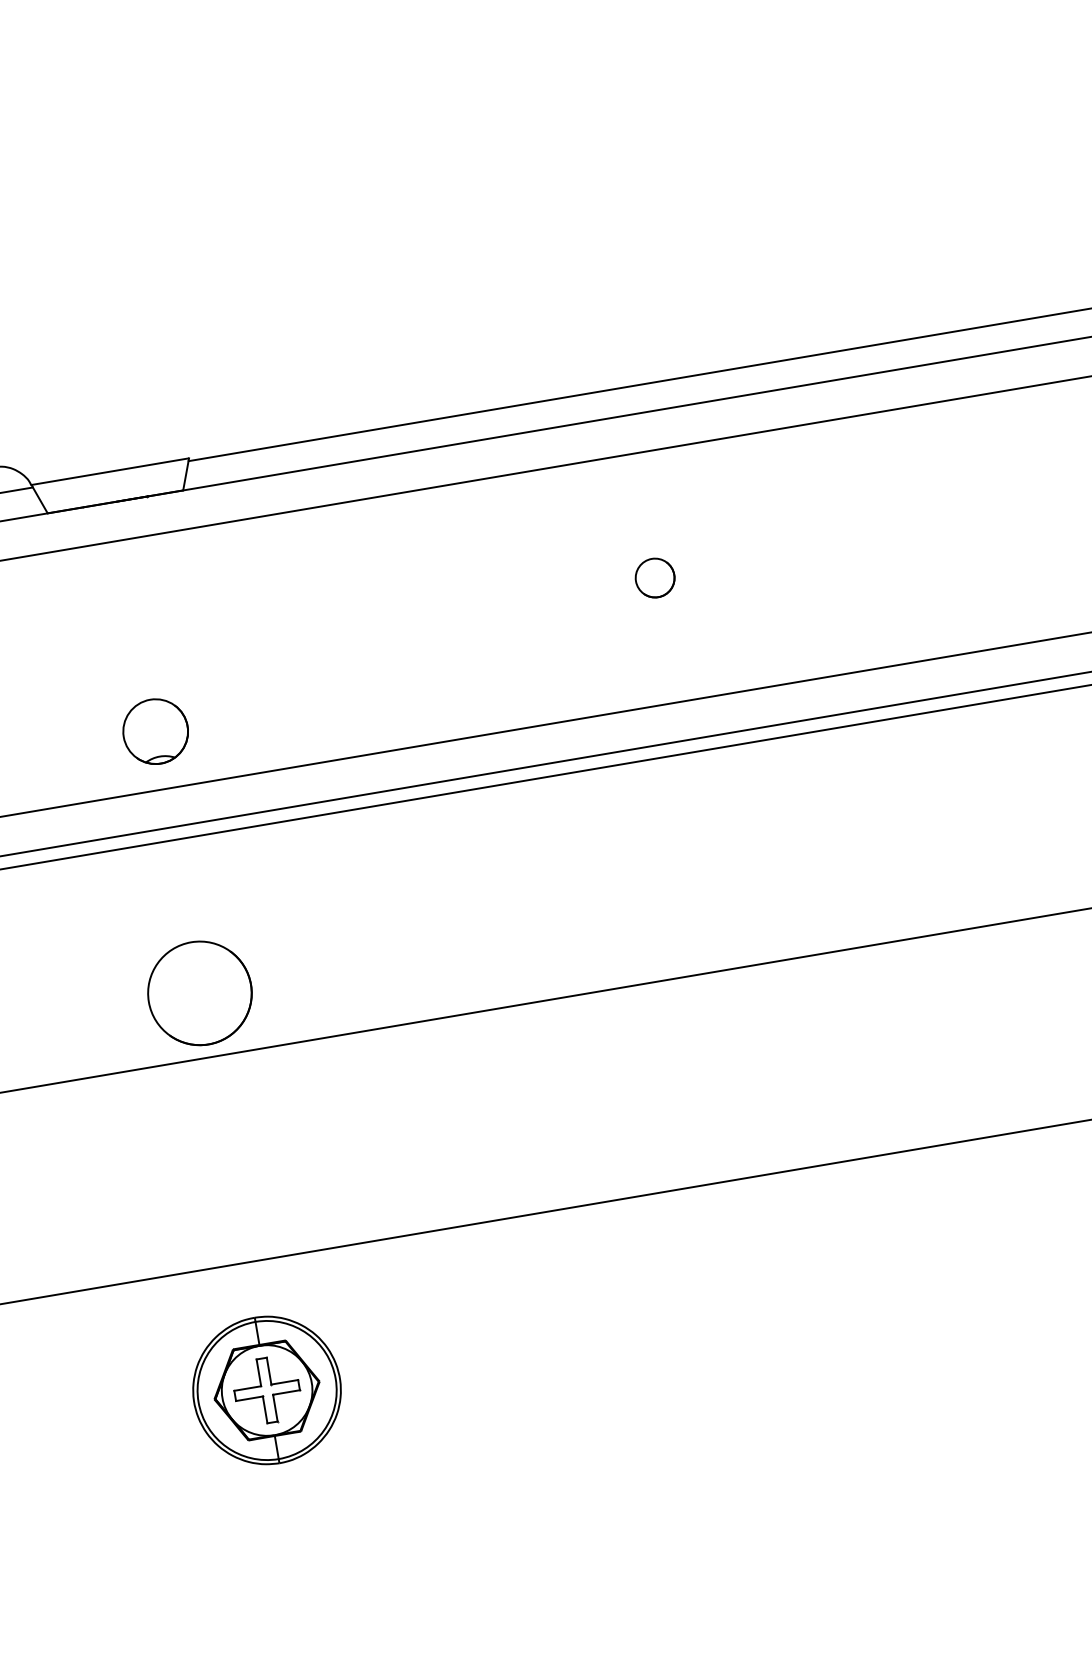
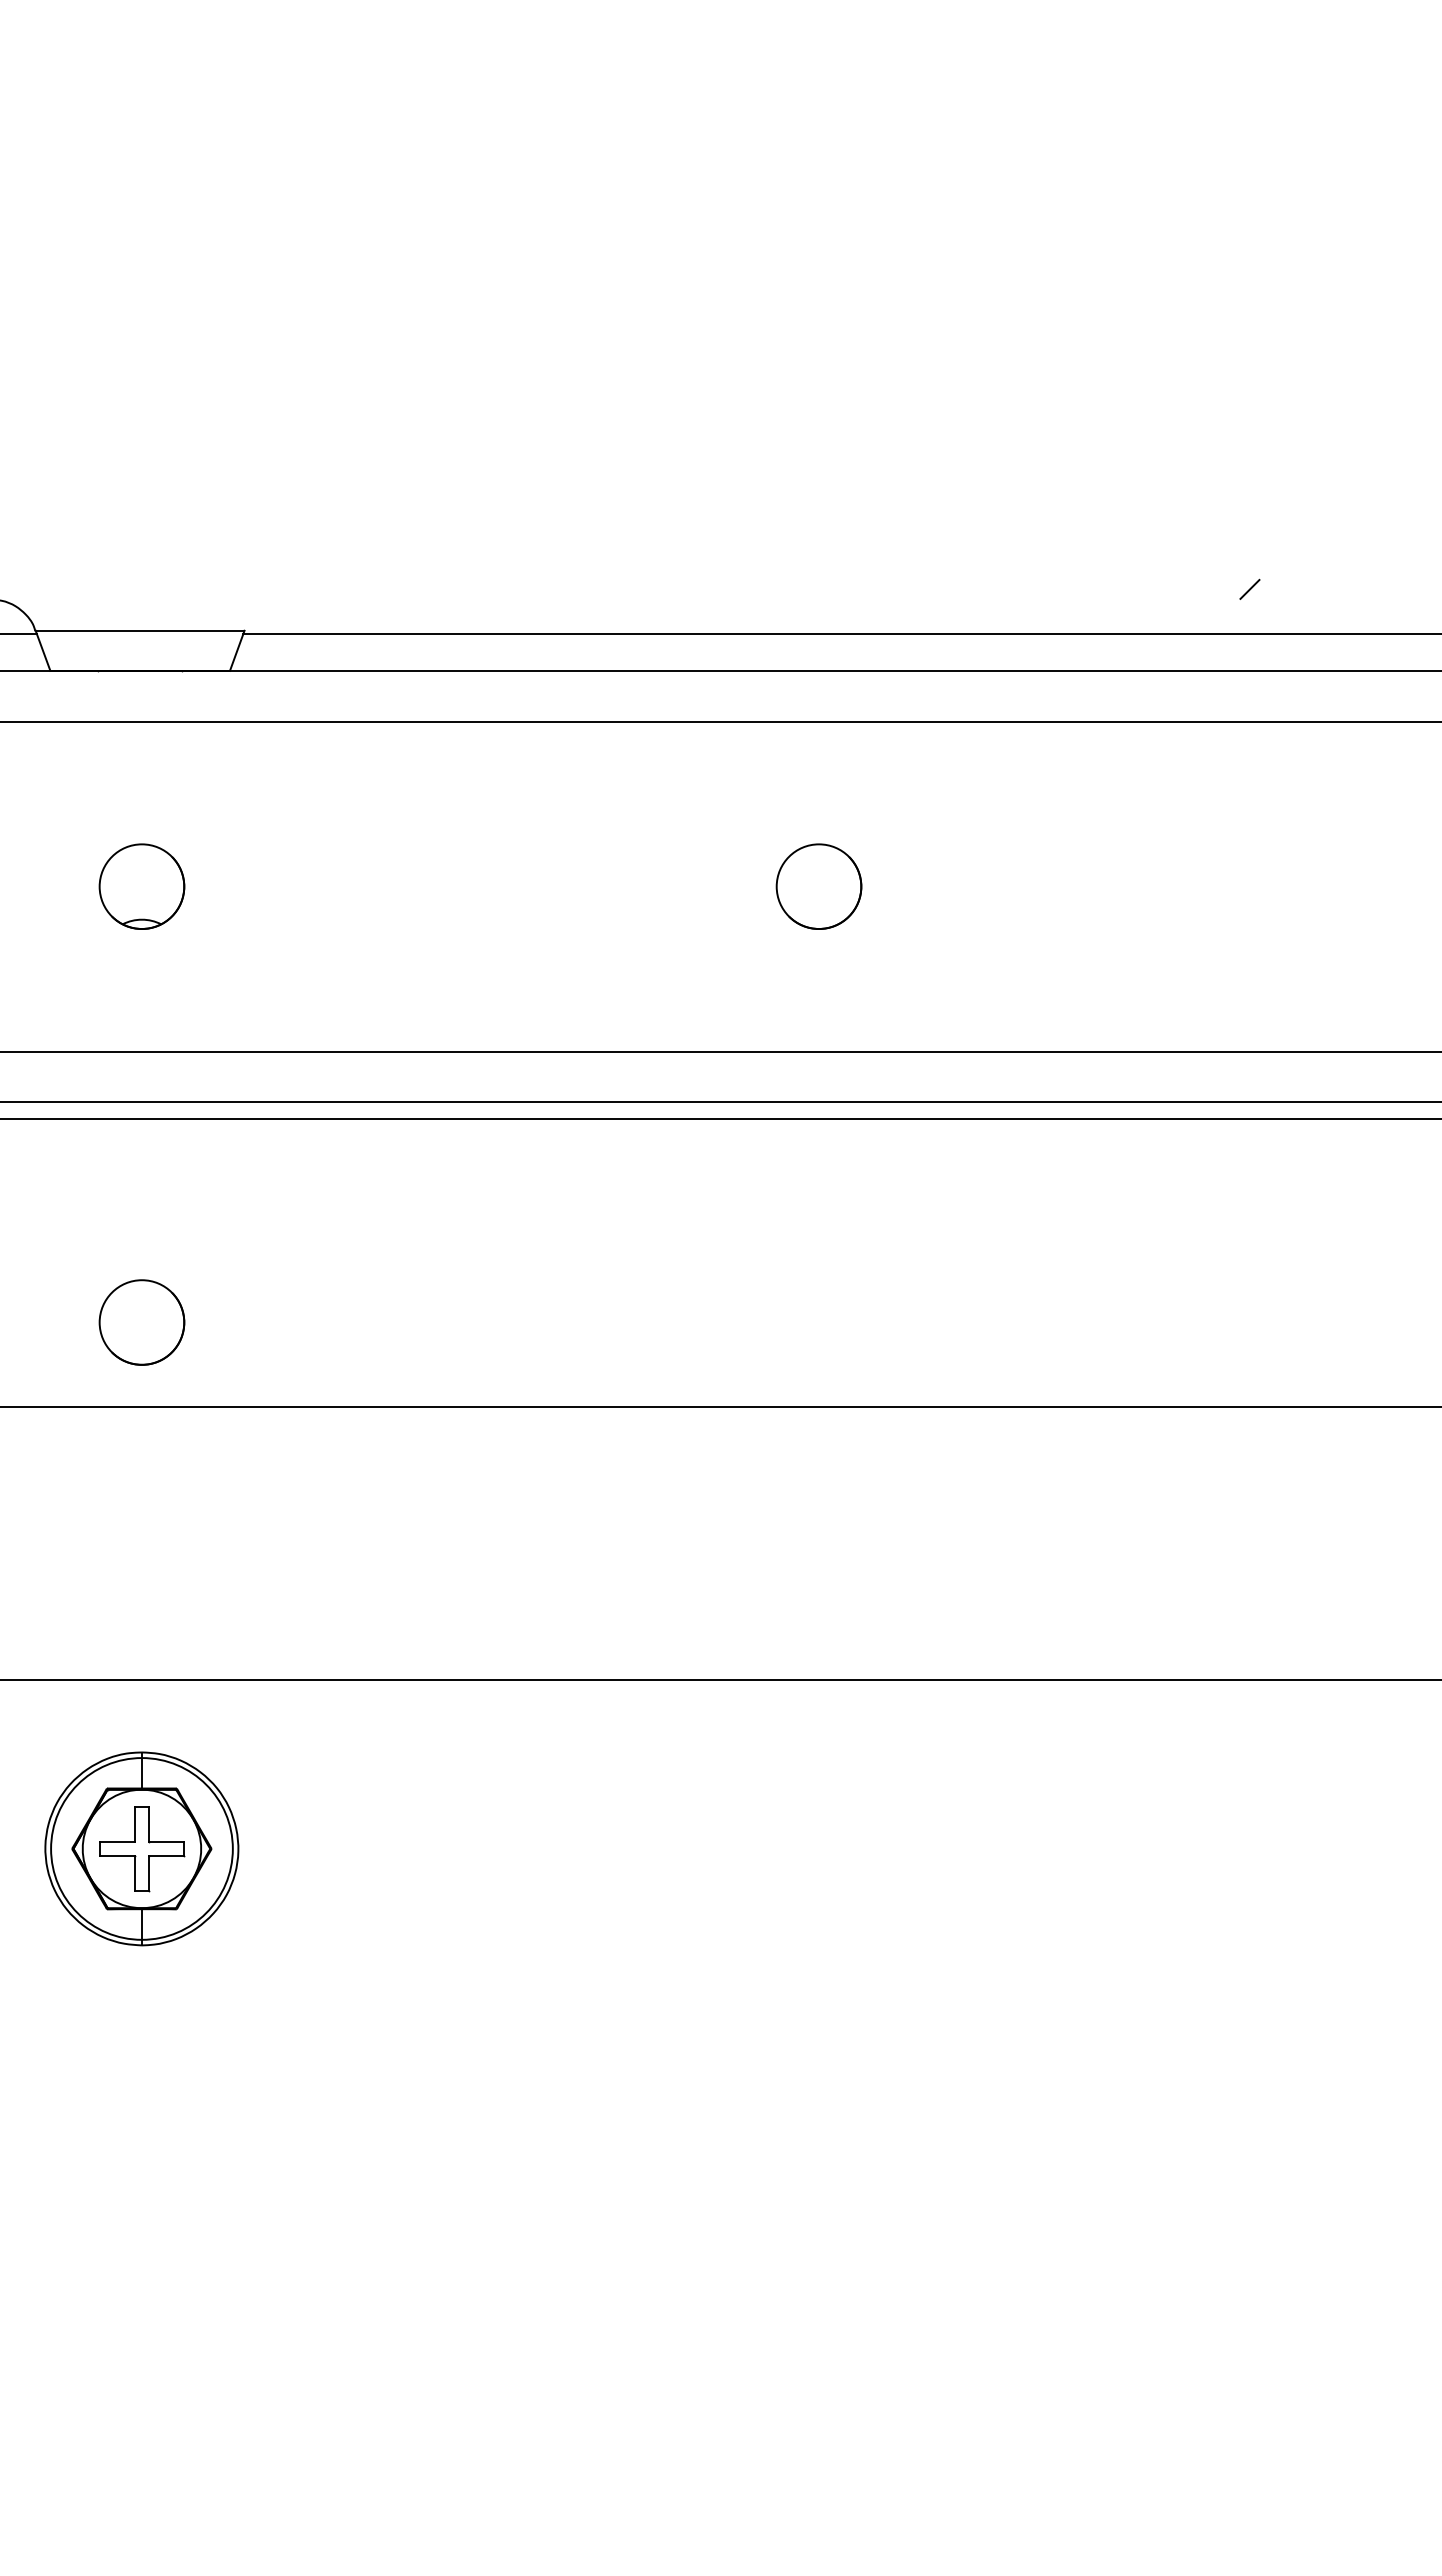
hatch: (942, 298) -> (1249, 589), added
part: (654, 578) -> (818, 886), size x1.67
part: (155, 731) -> (141, 886), moved
part: (199, 993) -> (141, 1322), size x0.62

